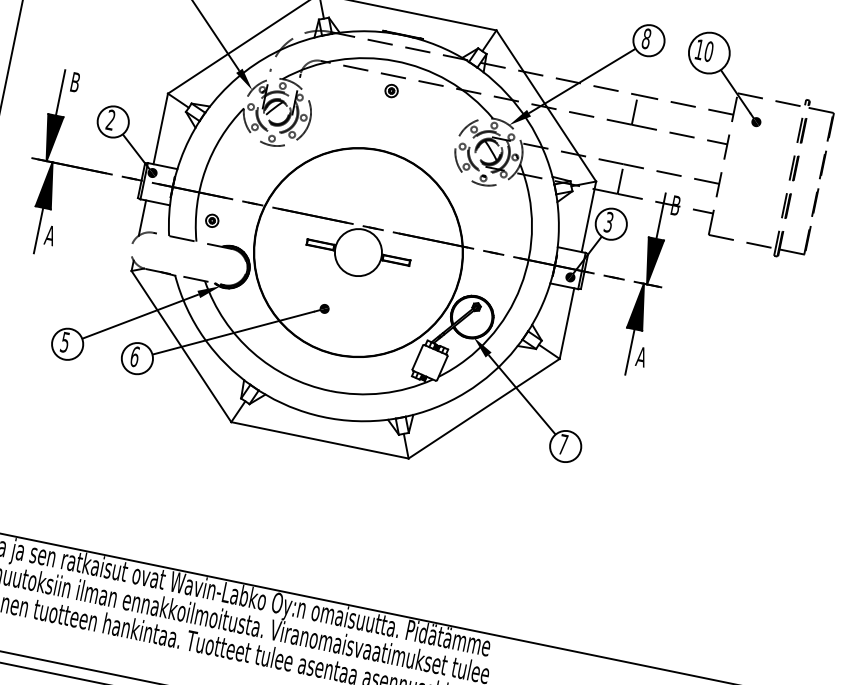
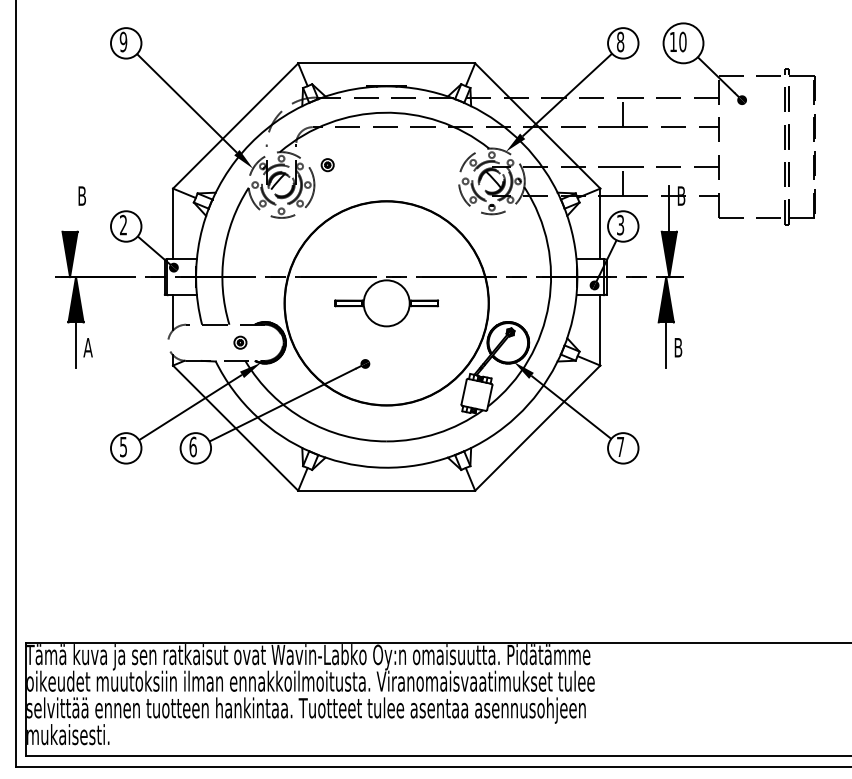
part: (391, 91) -> (327, 165), moved
line: (61, 92) -> (70, 208), removed
part: (212, 220) -> (240, 342), moved
text: (640, 356) -> (677, 347), A -> B

